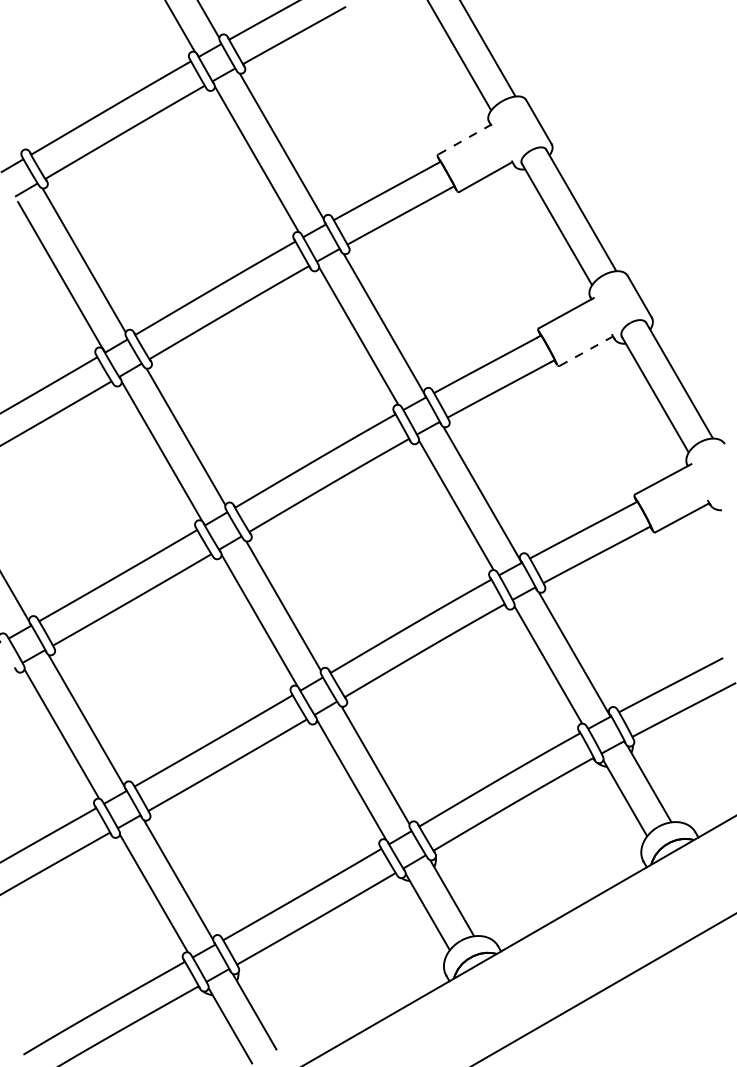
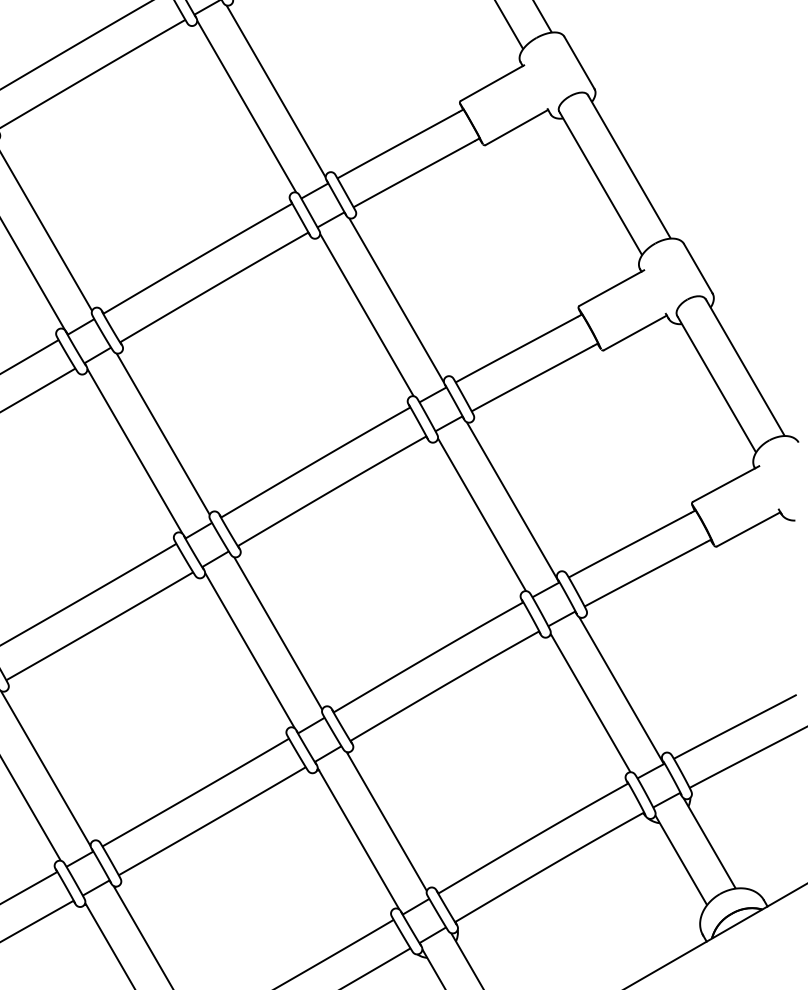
line: (465, 139) -> (492, 83), dashed -> solid
line: (586, 350) -> (635, 332), dashed -> solid

